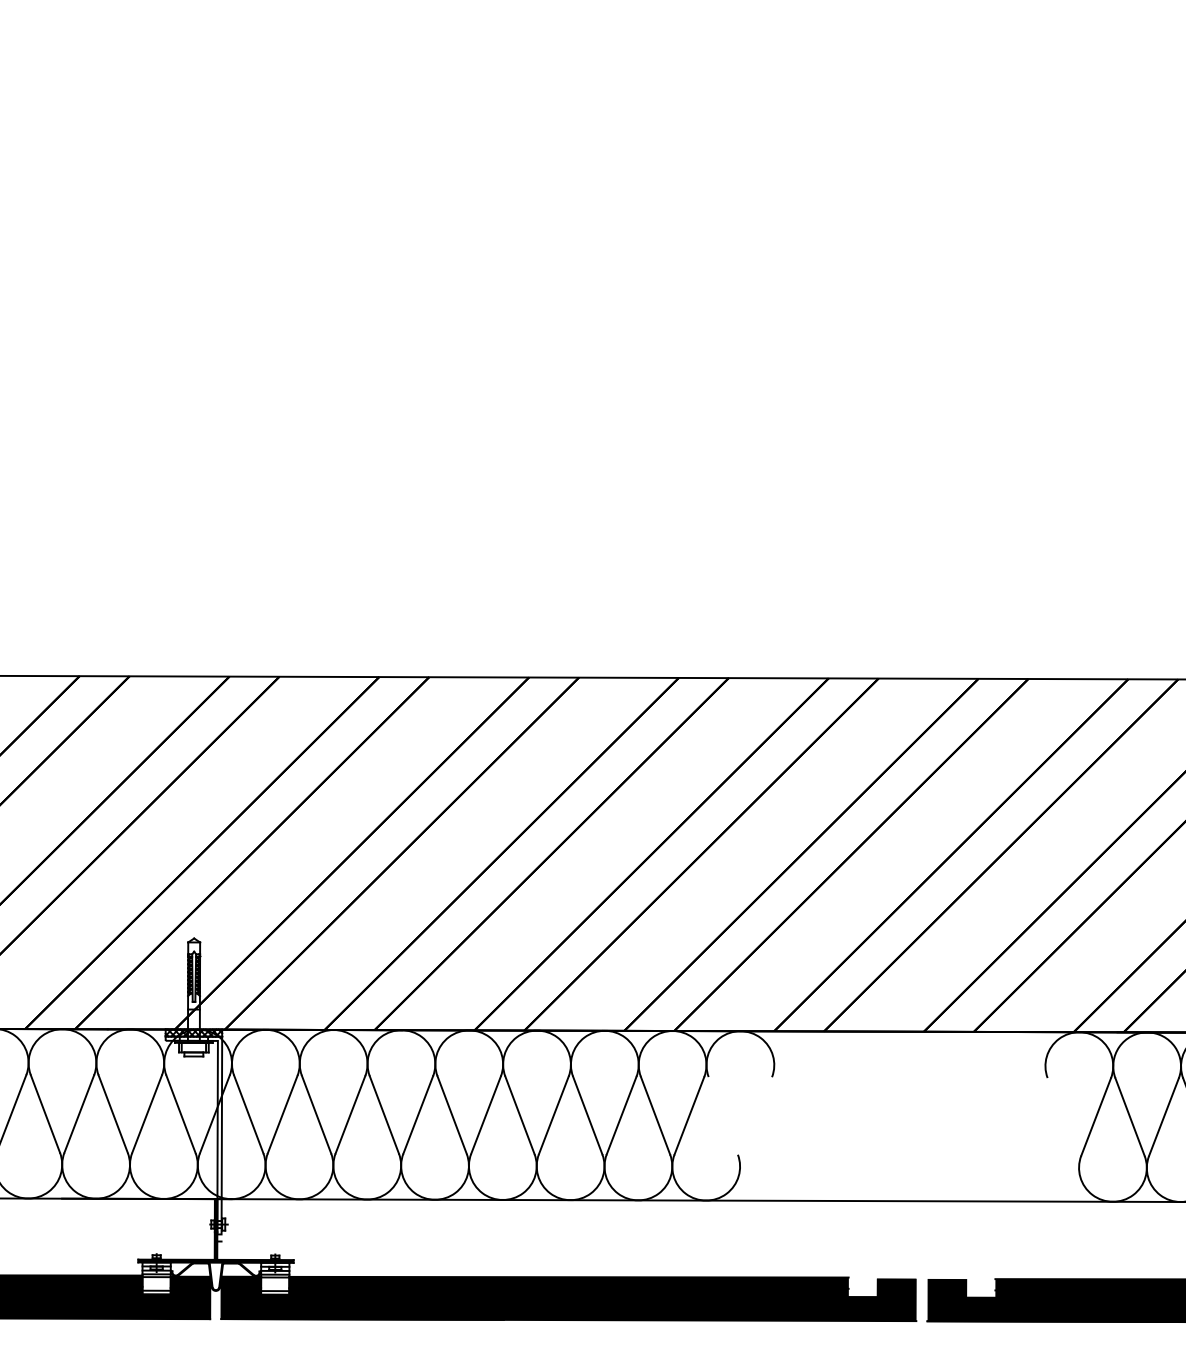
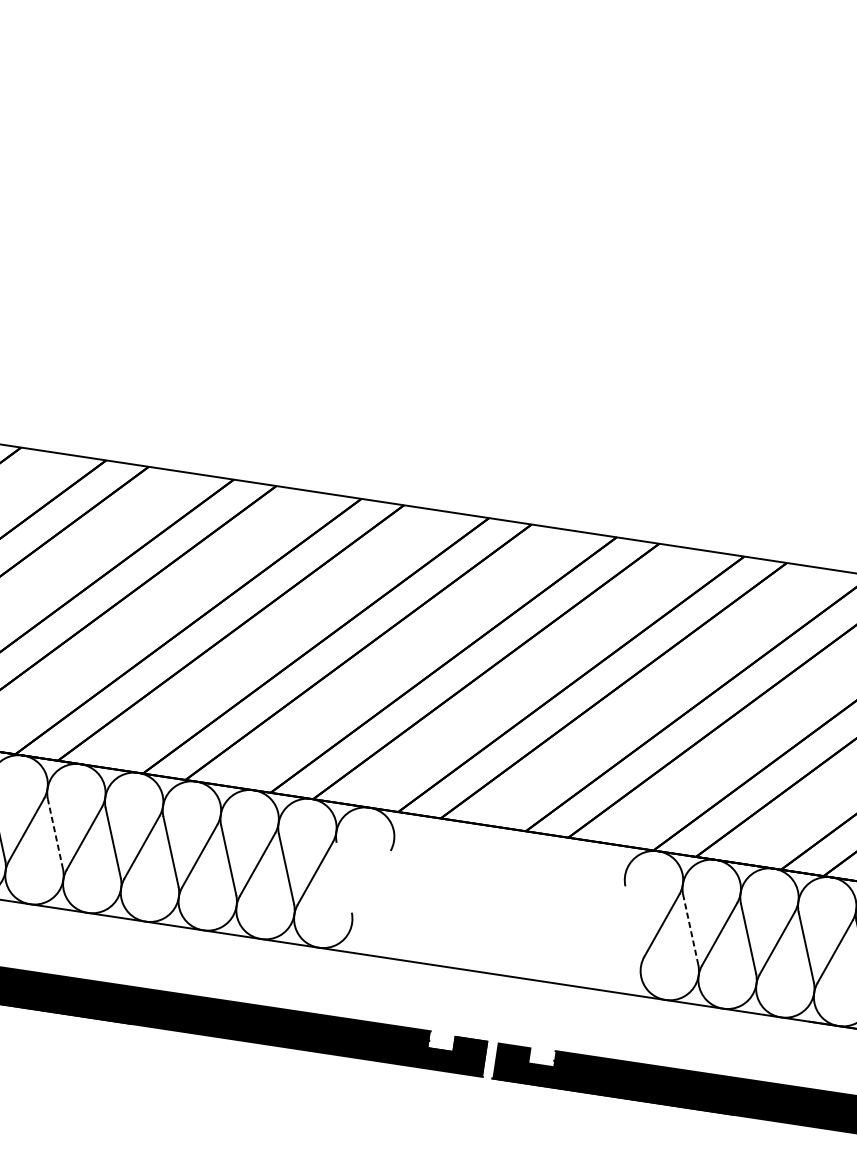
line: (384, 1114) -> (55, 833), solid -> dashed
line: (1130, 1117) -> (691, 930), solid -> dashed

